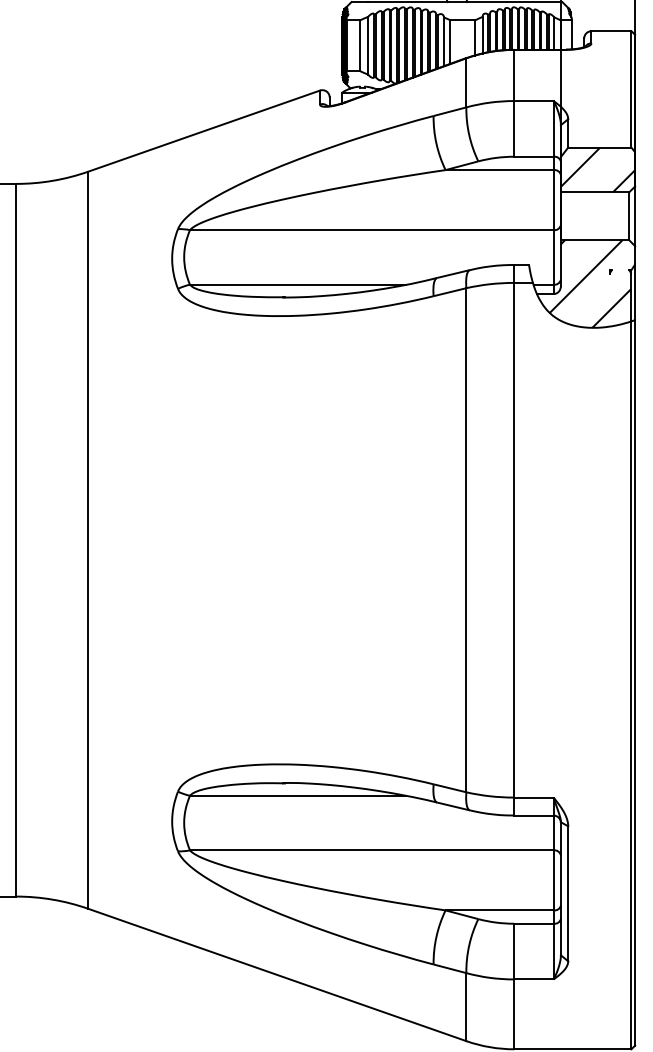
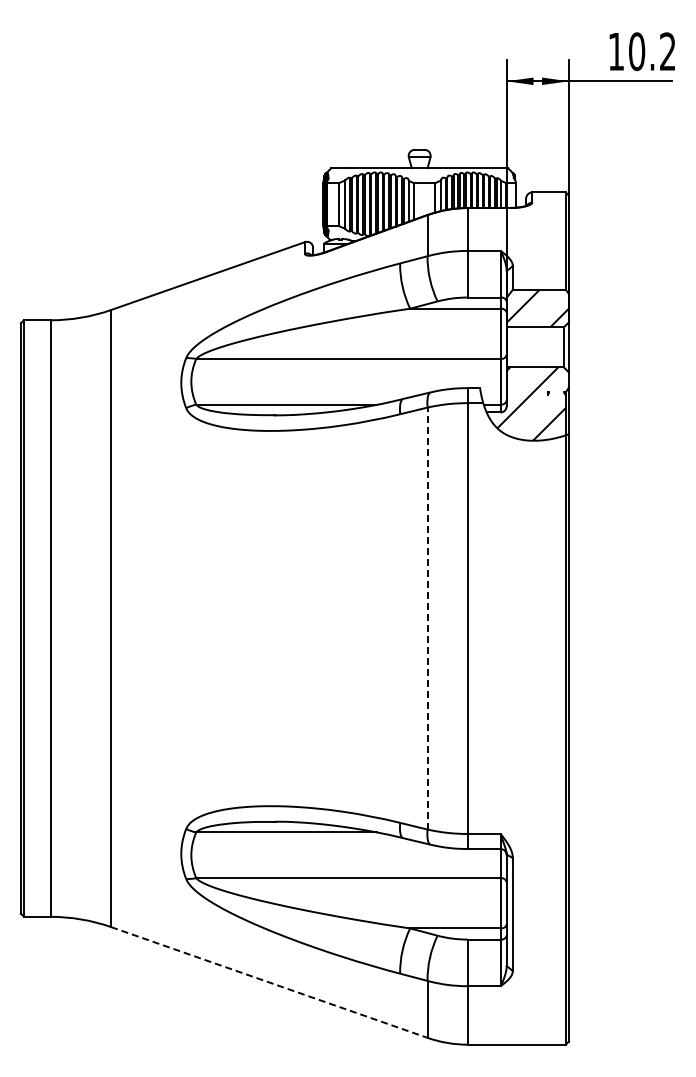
line: (466, 540) -> (427, 618), solid -> dashed
line: (277, 975) -> (269, 982), solid -> dashed

